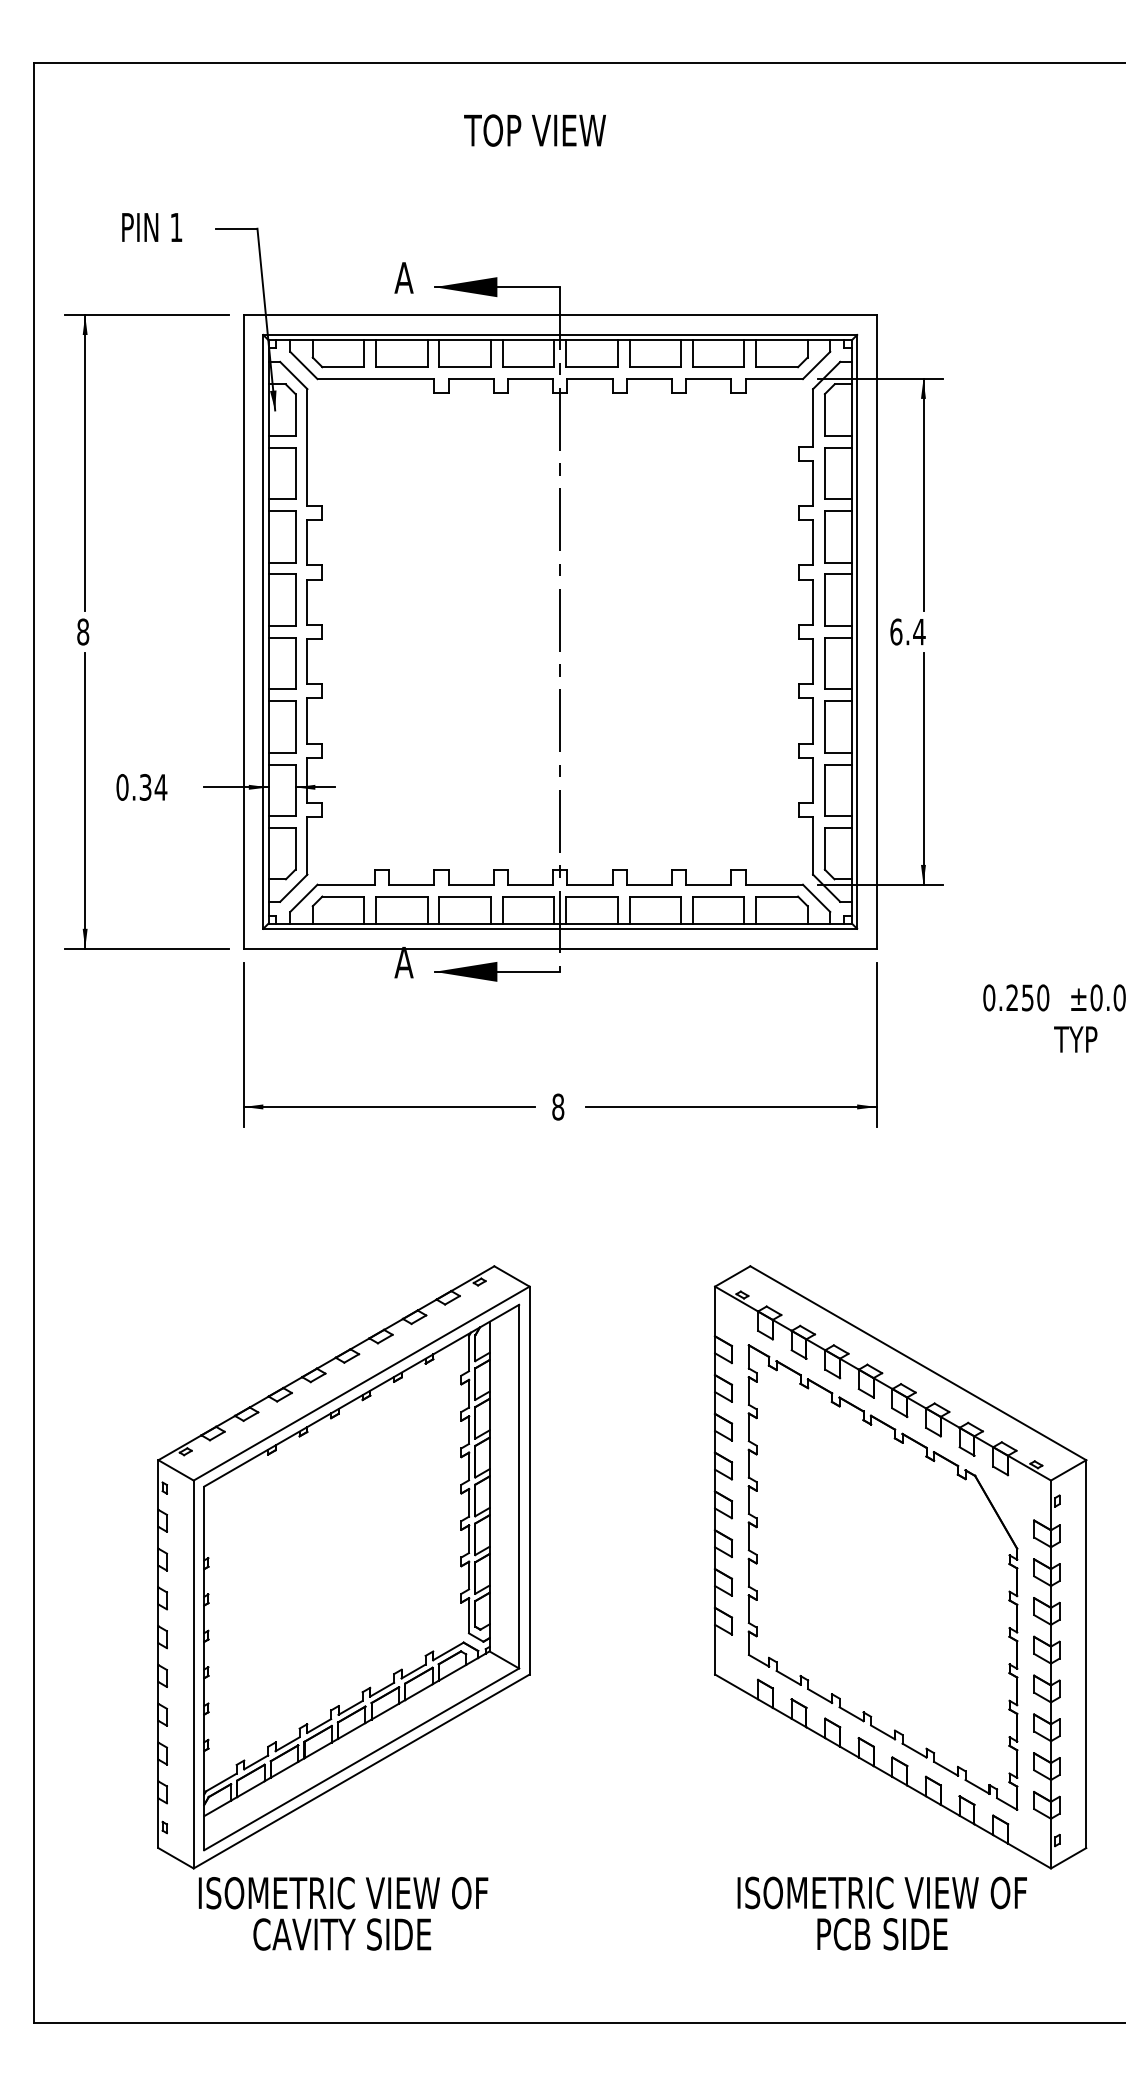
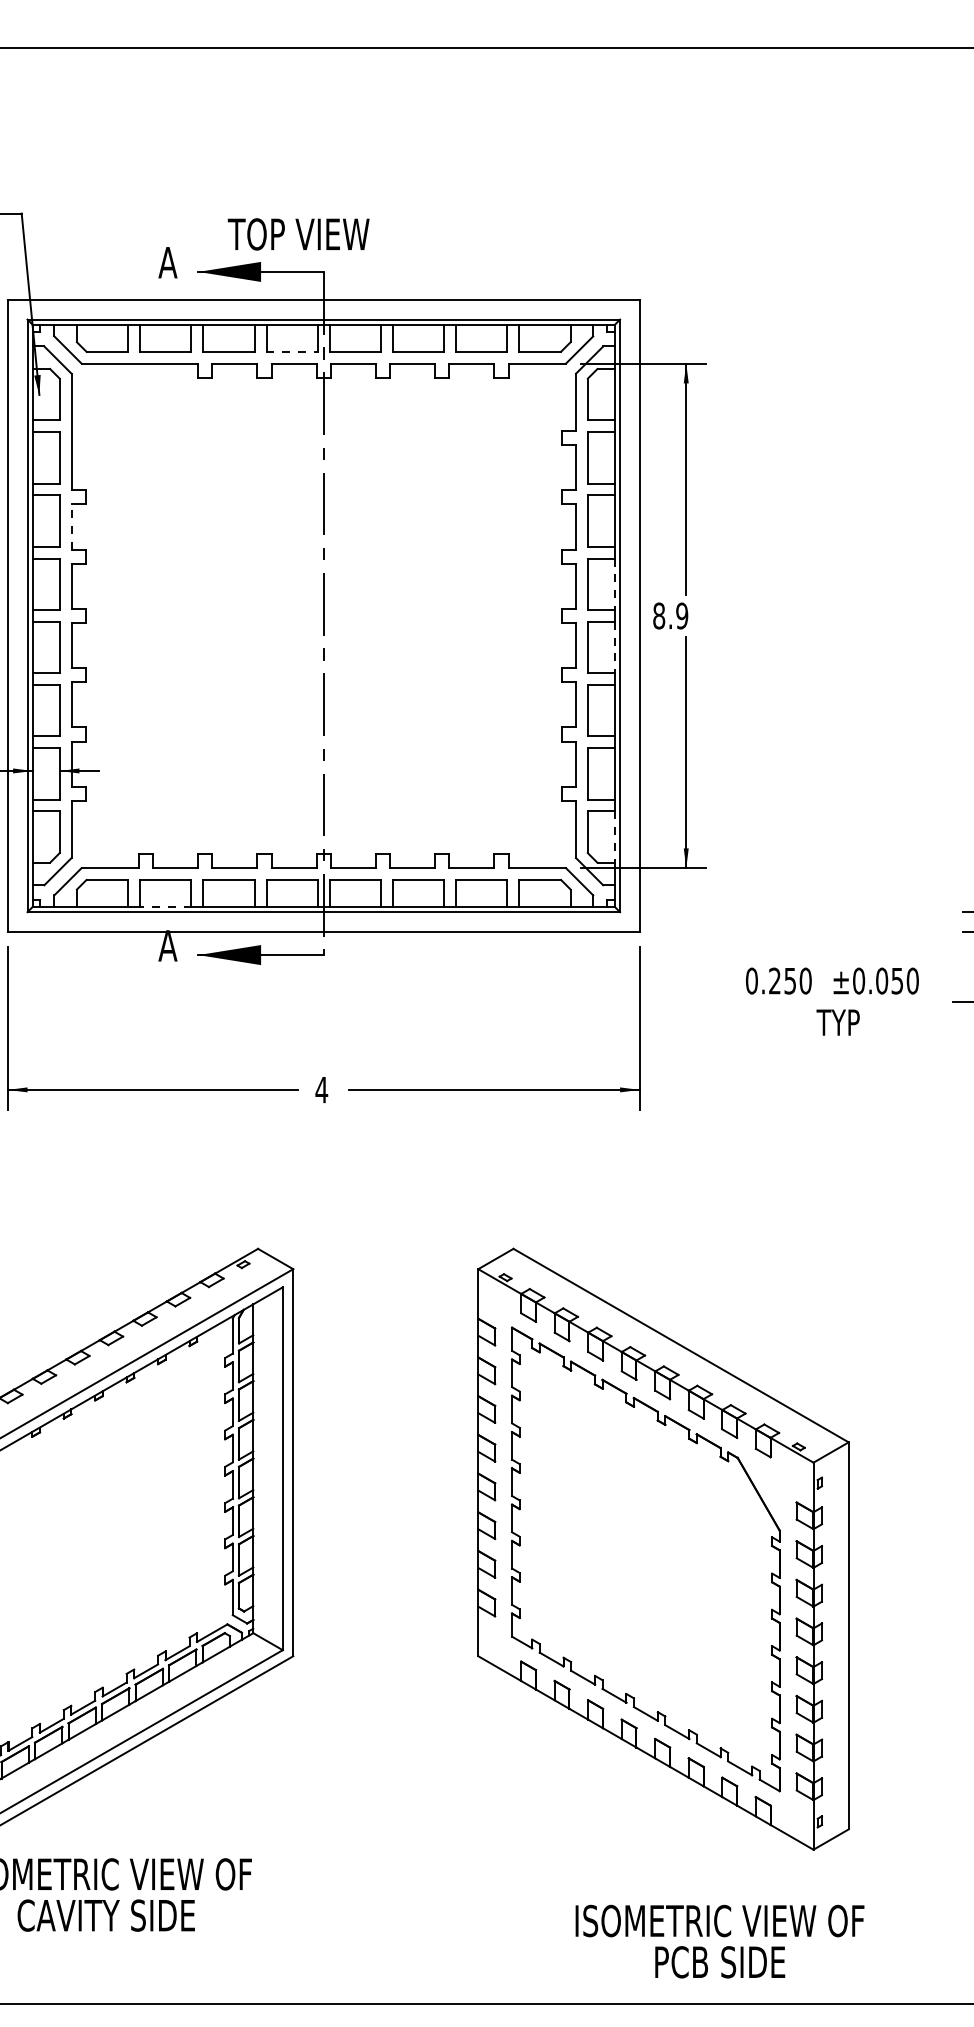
text: (534, 130) -> (298, 234), moved
line: (528, 367) -> (292, 352), solid -> dashed
line: (307, 542) -> (71, 526), solid -> dashed
line: (851, 600) -> (614, 584), solid -> dashed
text: (907, 631) -> (670, 615), 6.4 -> 8.9
line: (851, 663) -> (614, 647), solid -> dashed
line: (851, 853) -> (614, 836), solid -> dashed
line: (401, 923) -> (165, 906), solid -> dashed
text: (557, 1106) -> (321, 1089), 8 -> 4
text: (881, 1913) -> (719, 1941), moved

